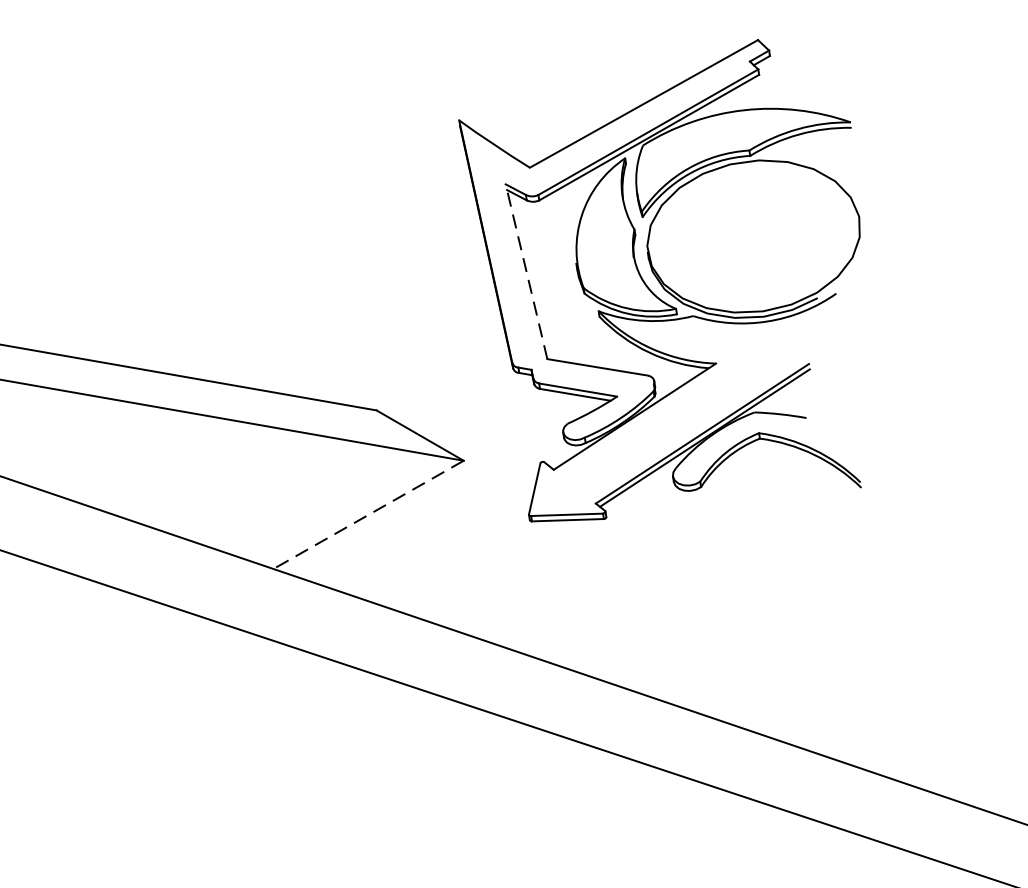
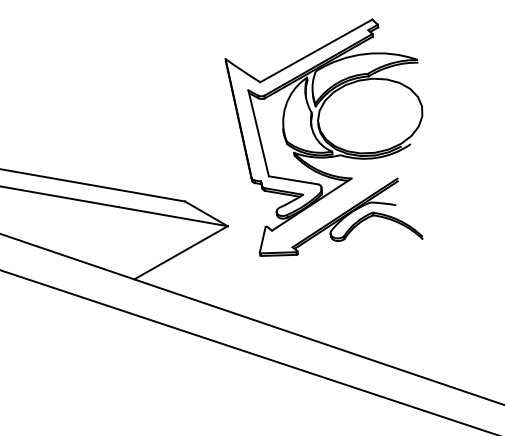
line: (526, 269) -> (258, 132), dashed -> solid
line: (369, 514) -> (181, 252), dashed -> solid

